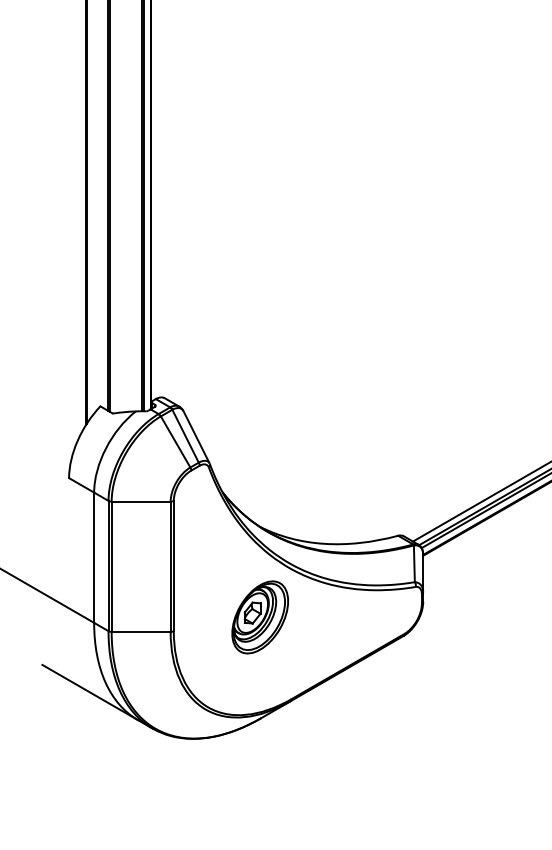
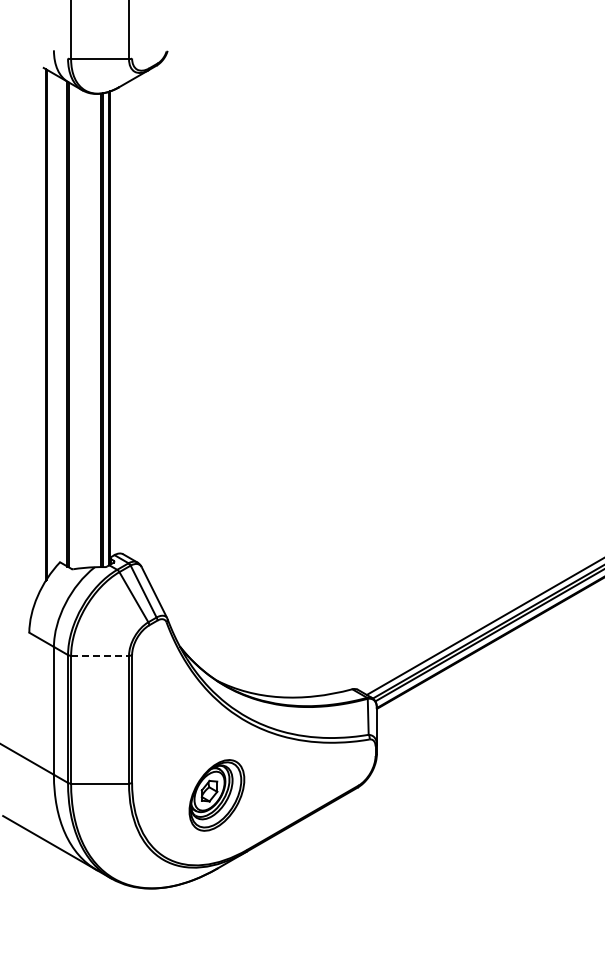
line: (141, 501) -> (100, 655), solid -> dashed
part: (259, 617) -> (216, 795), moved

